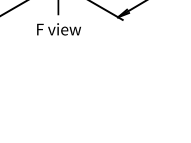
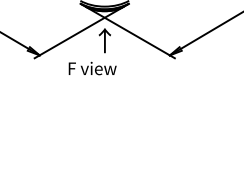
text: (58, 29) -> (92, 68), moved

